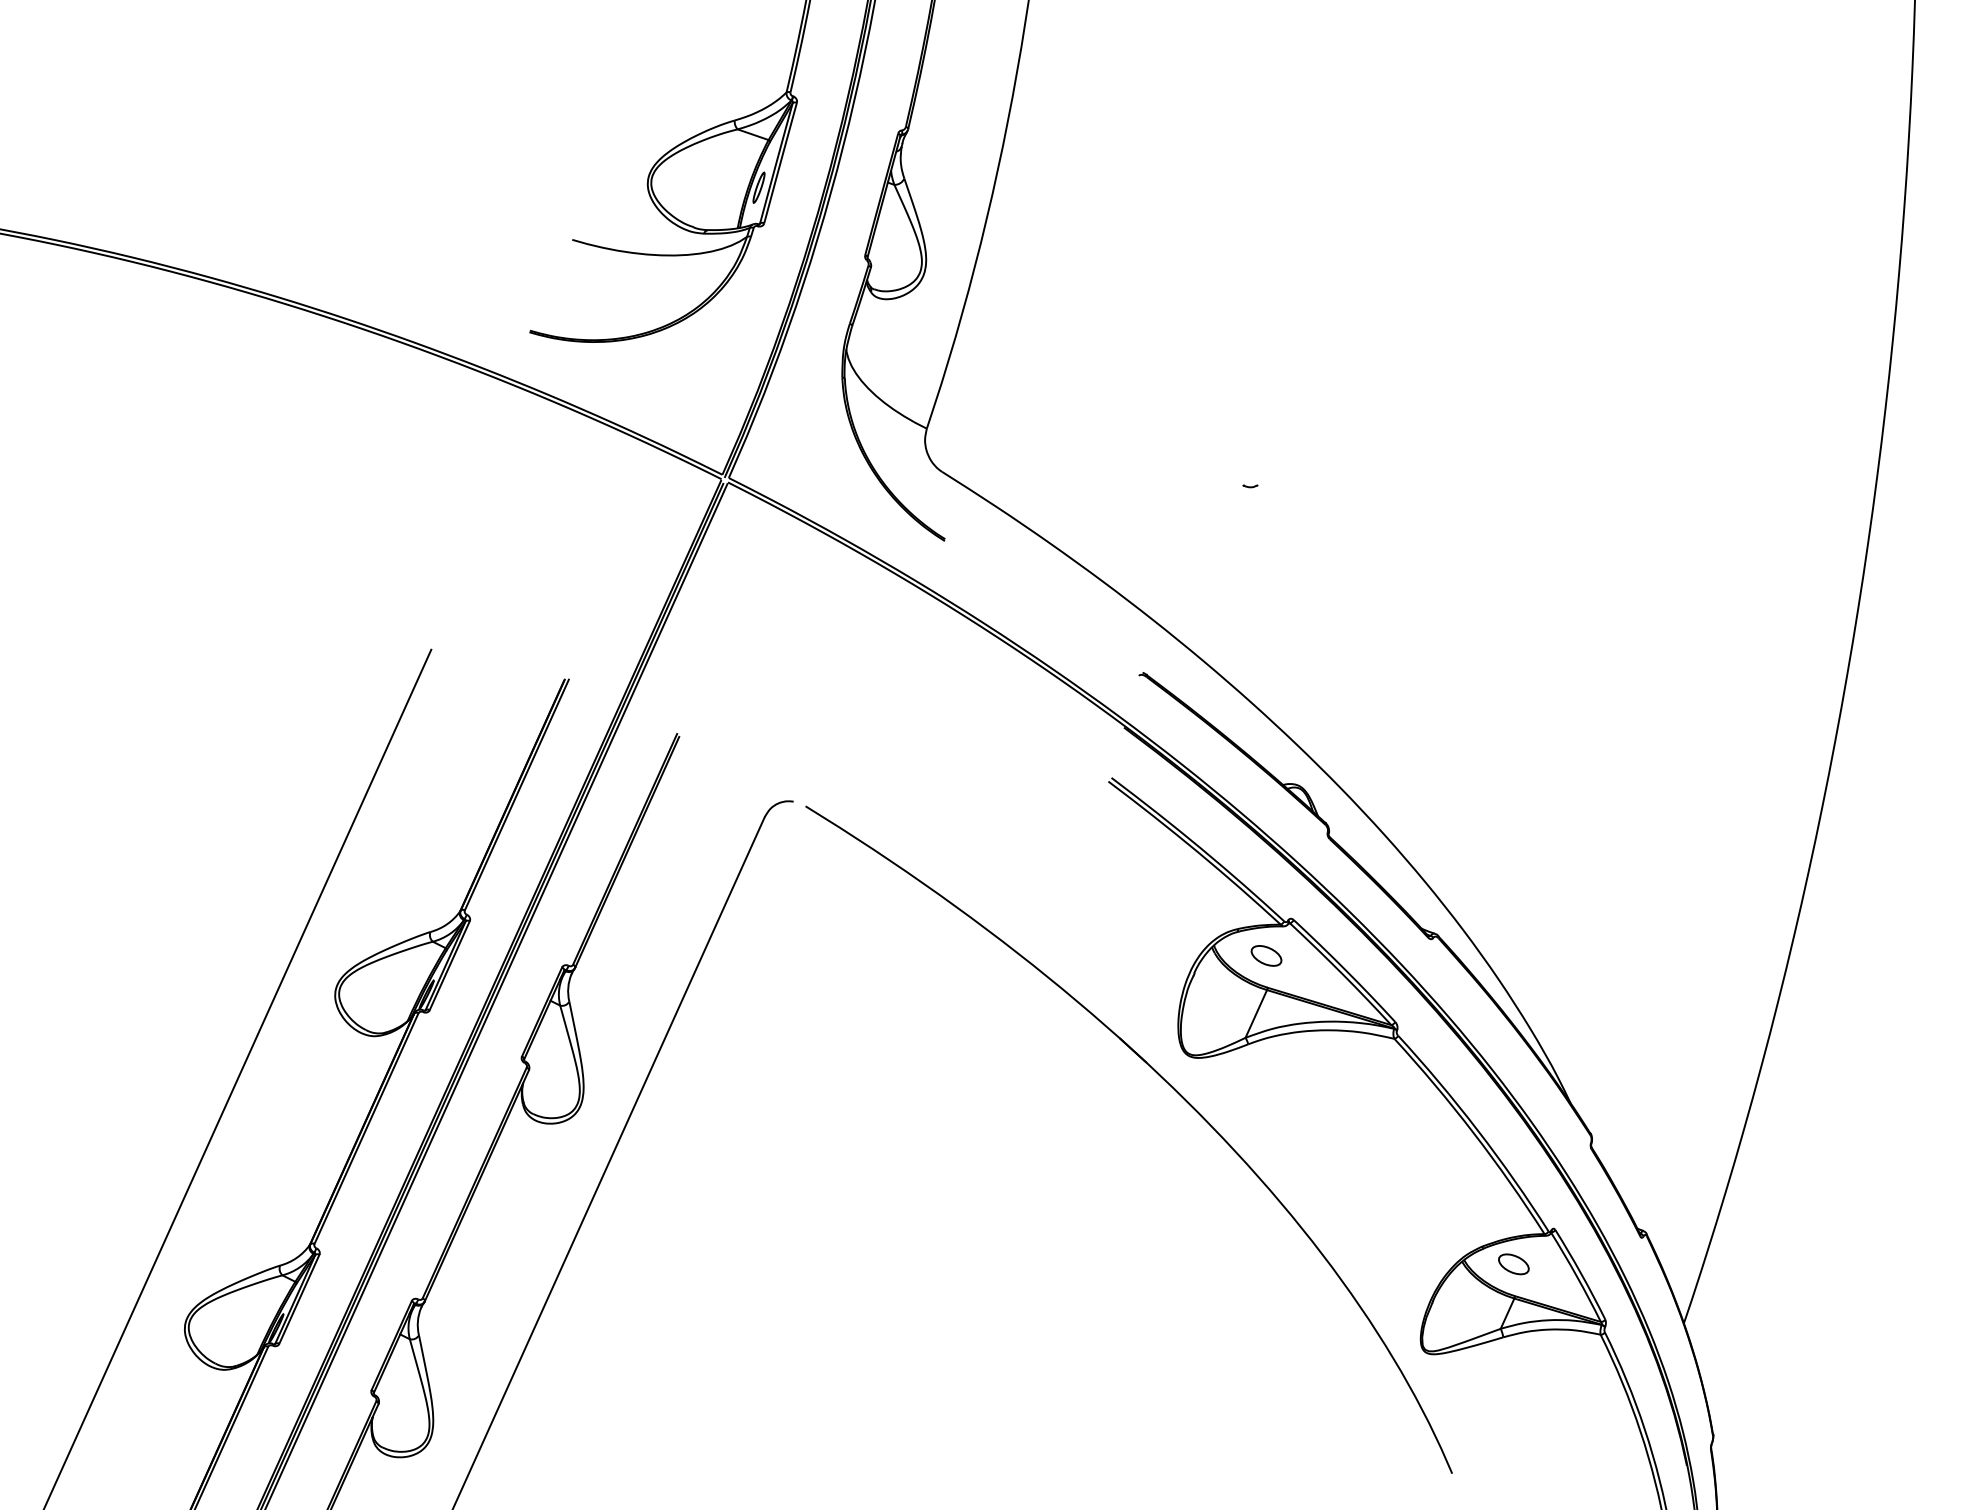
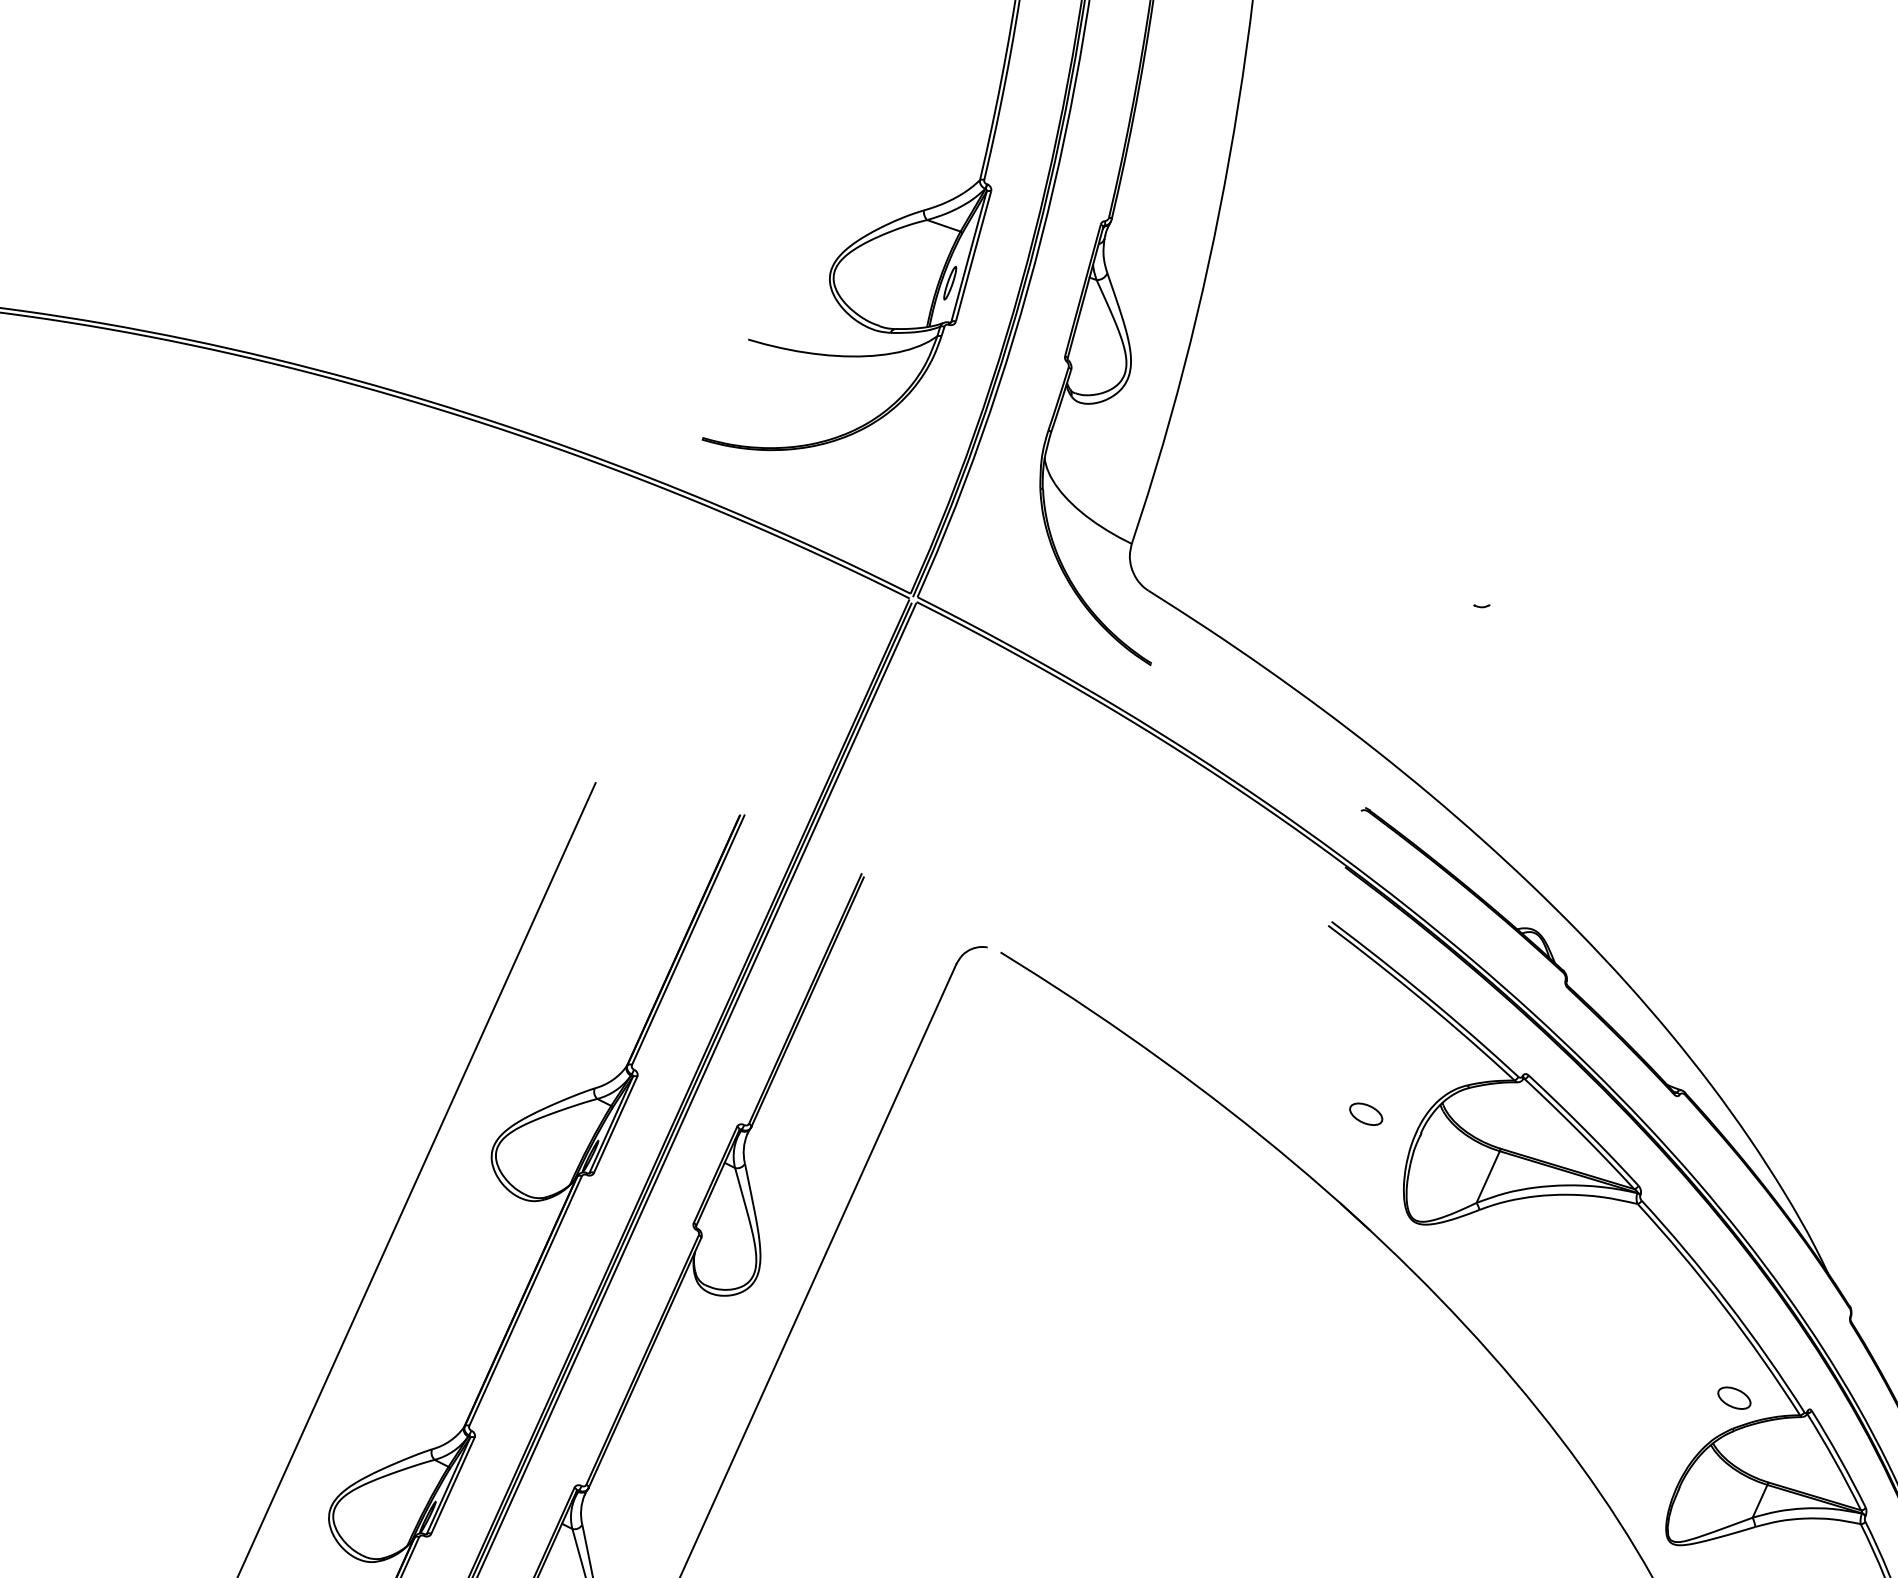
part: (1266, 955) -> (1366, 1113), moved
part: (1513, 1264) -> (1734, 1398), moved

